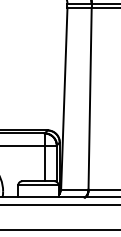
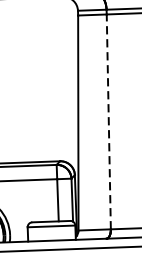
line: (90, 98) -> (109, 121), solid -> dashed

